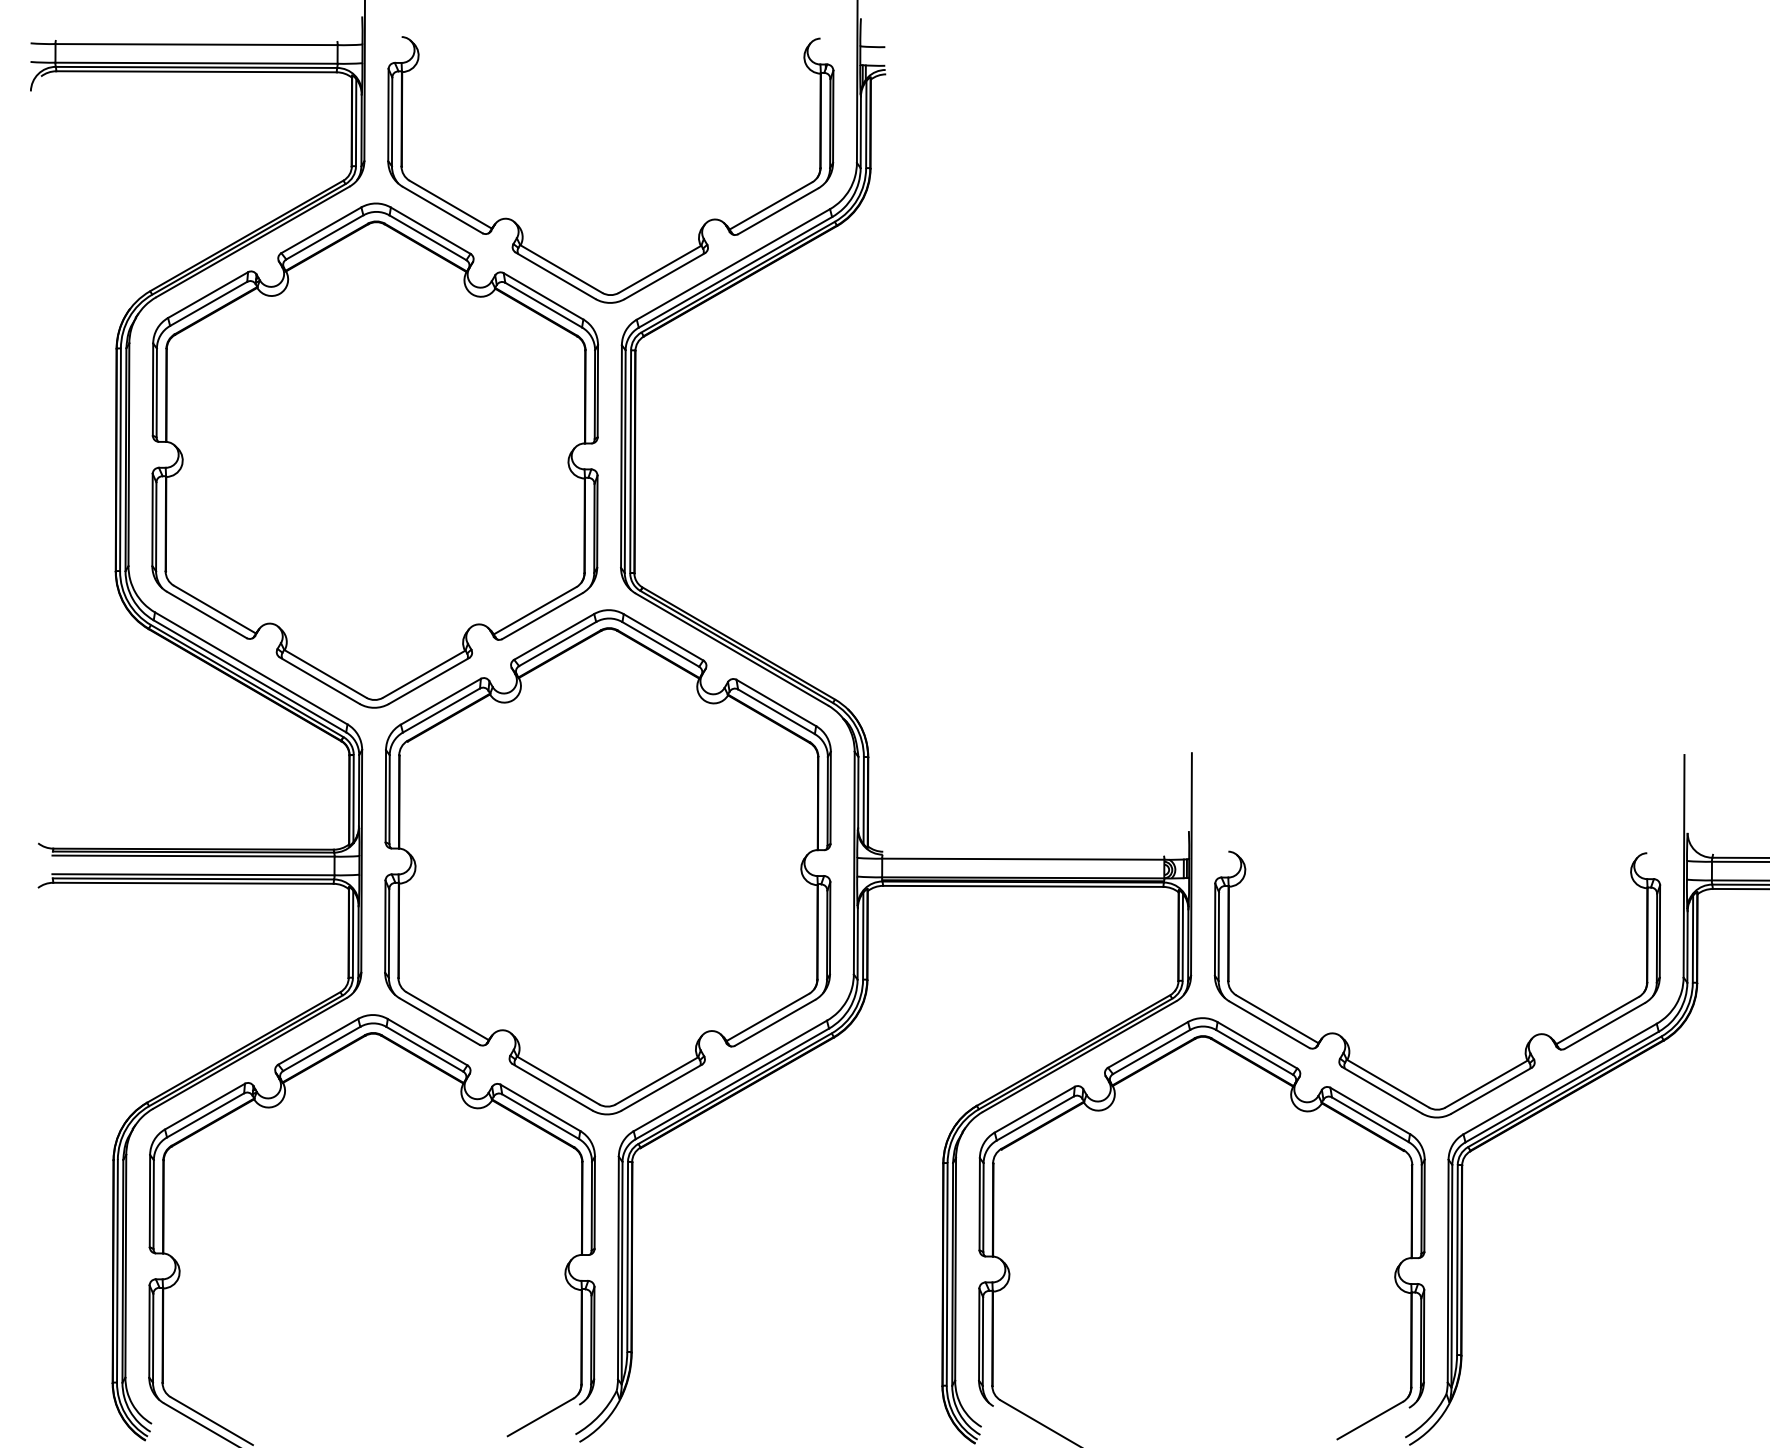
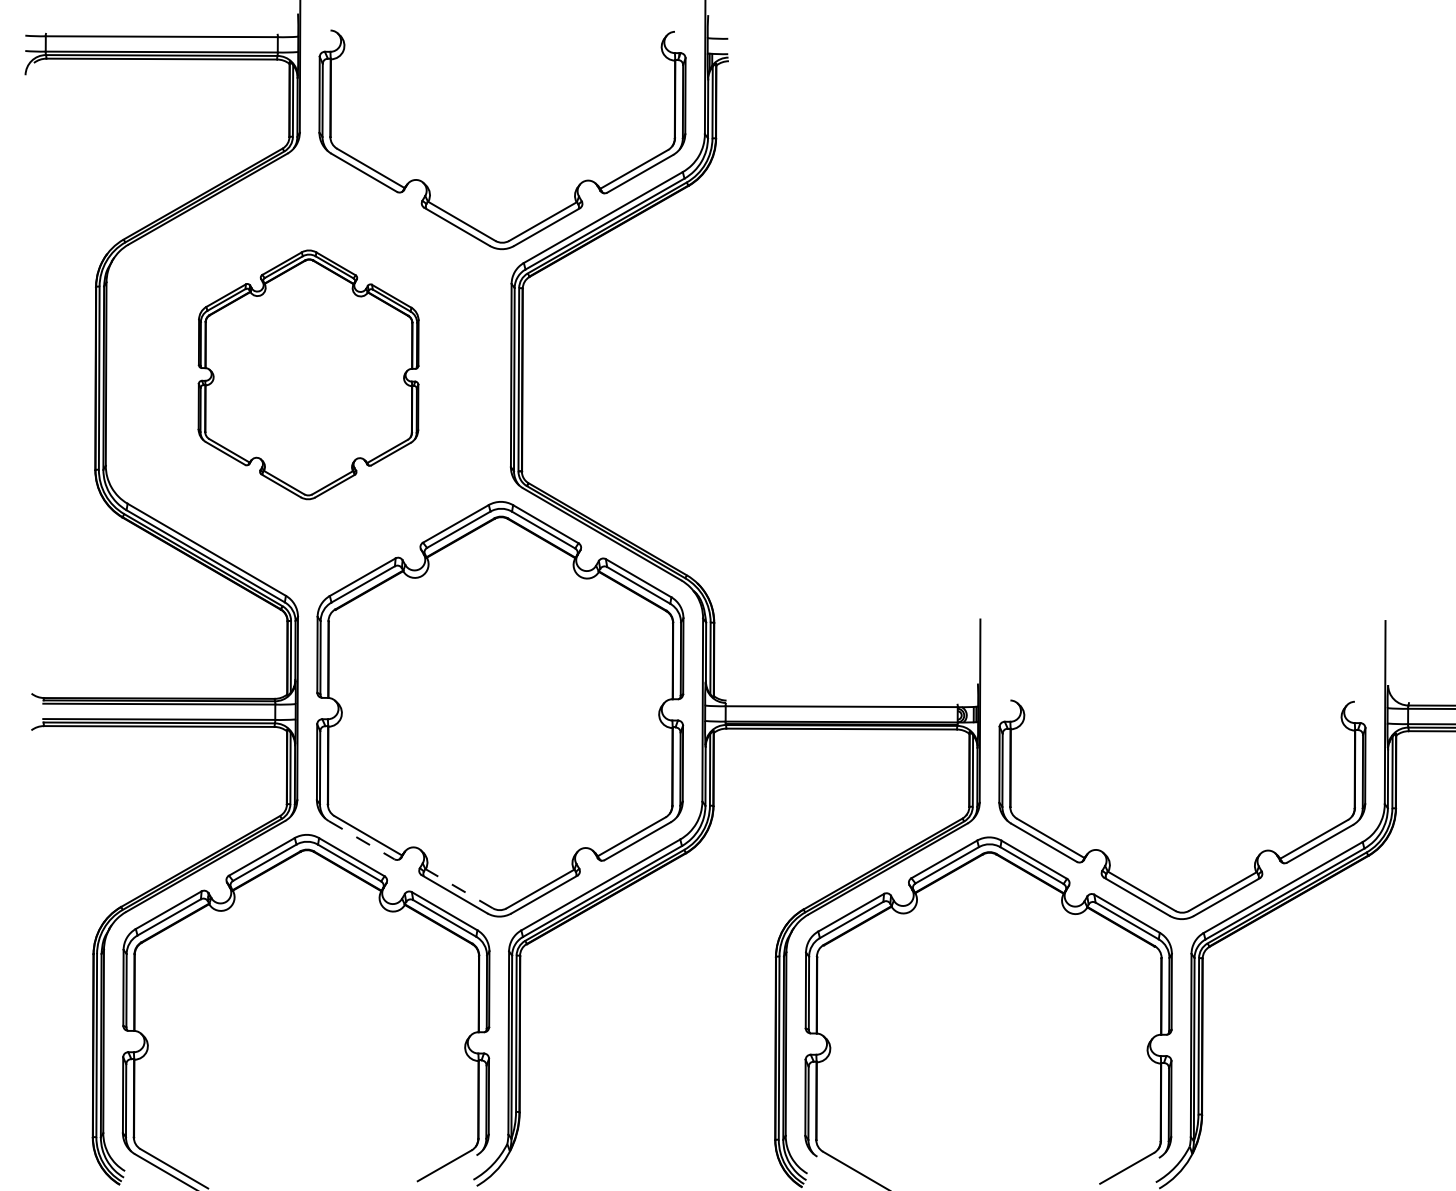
part: (374, 455) -> (308, 374), size x0.6
line: (439, 1021) -> (361, 840), solid -> dashed
line: (557, 1080) -> (458, 888), solid -> dashed

